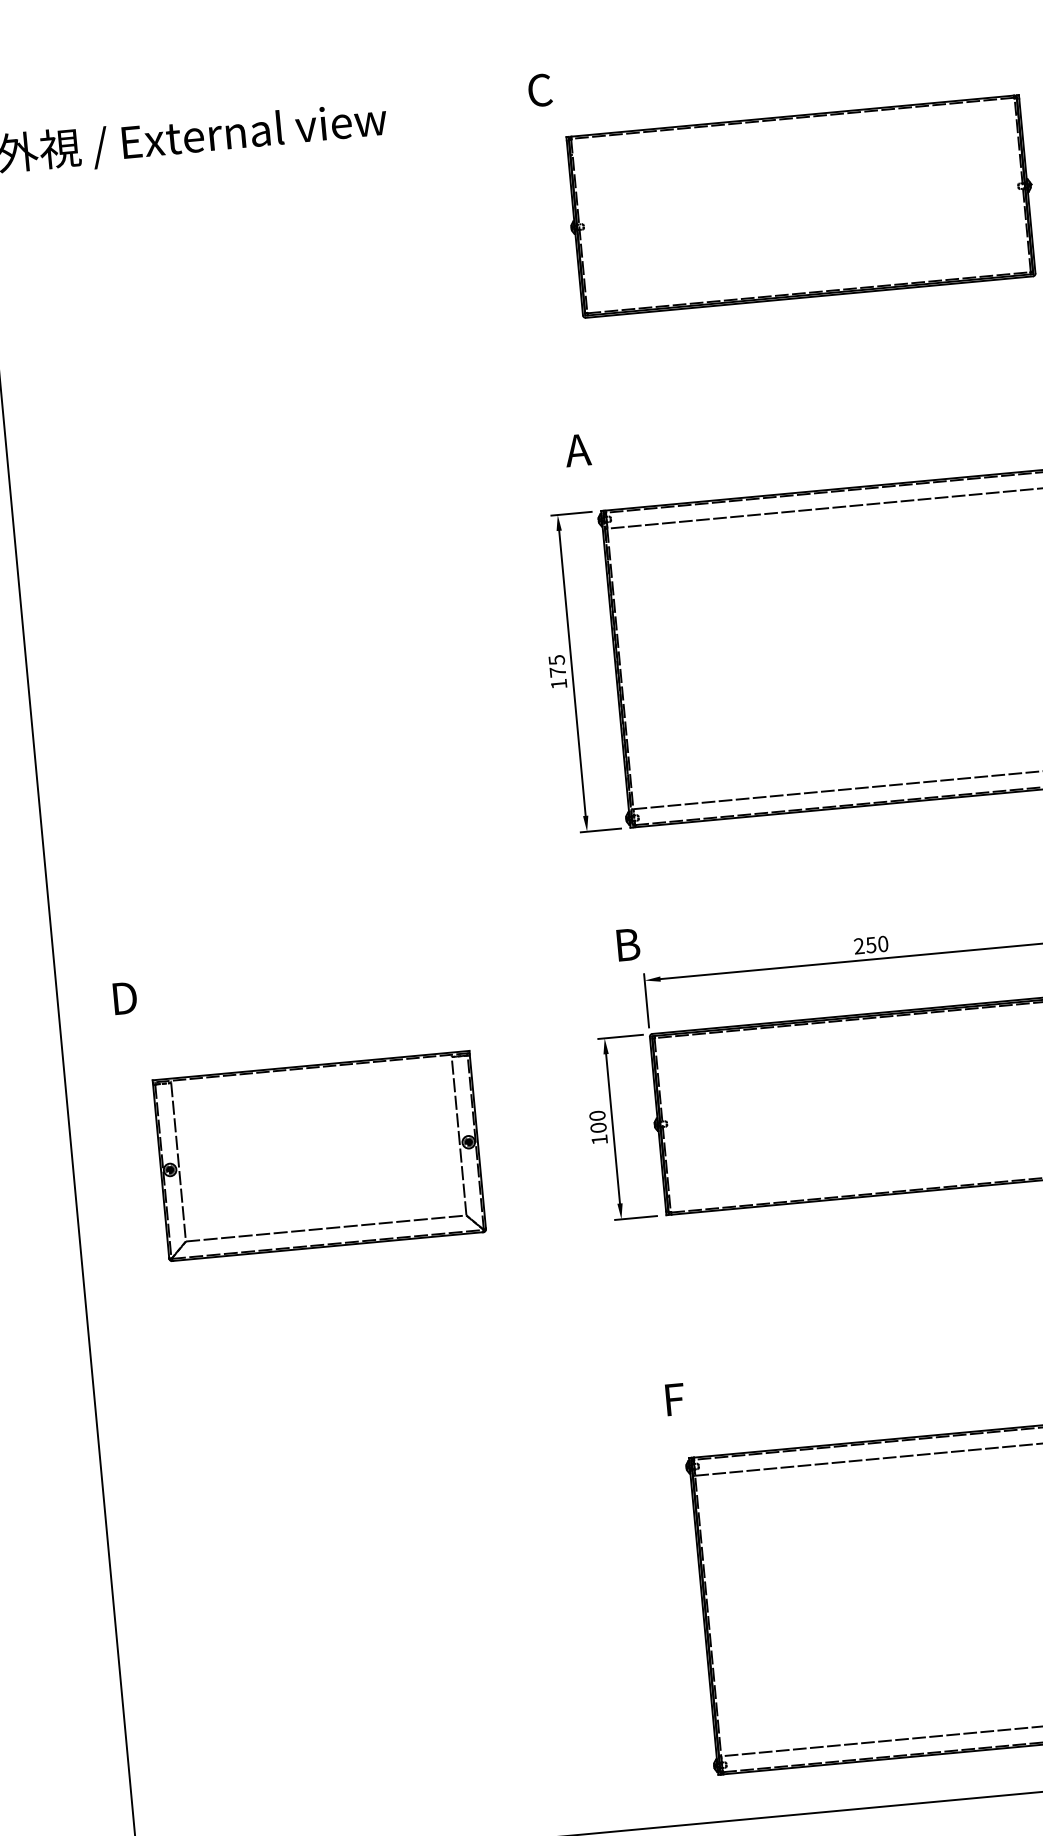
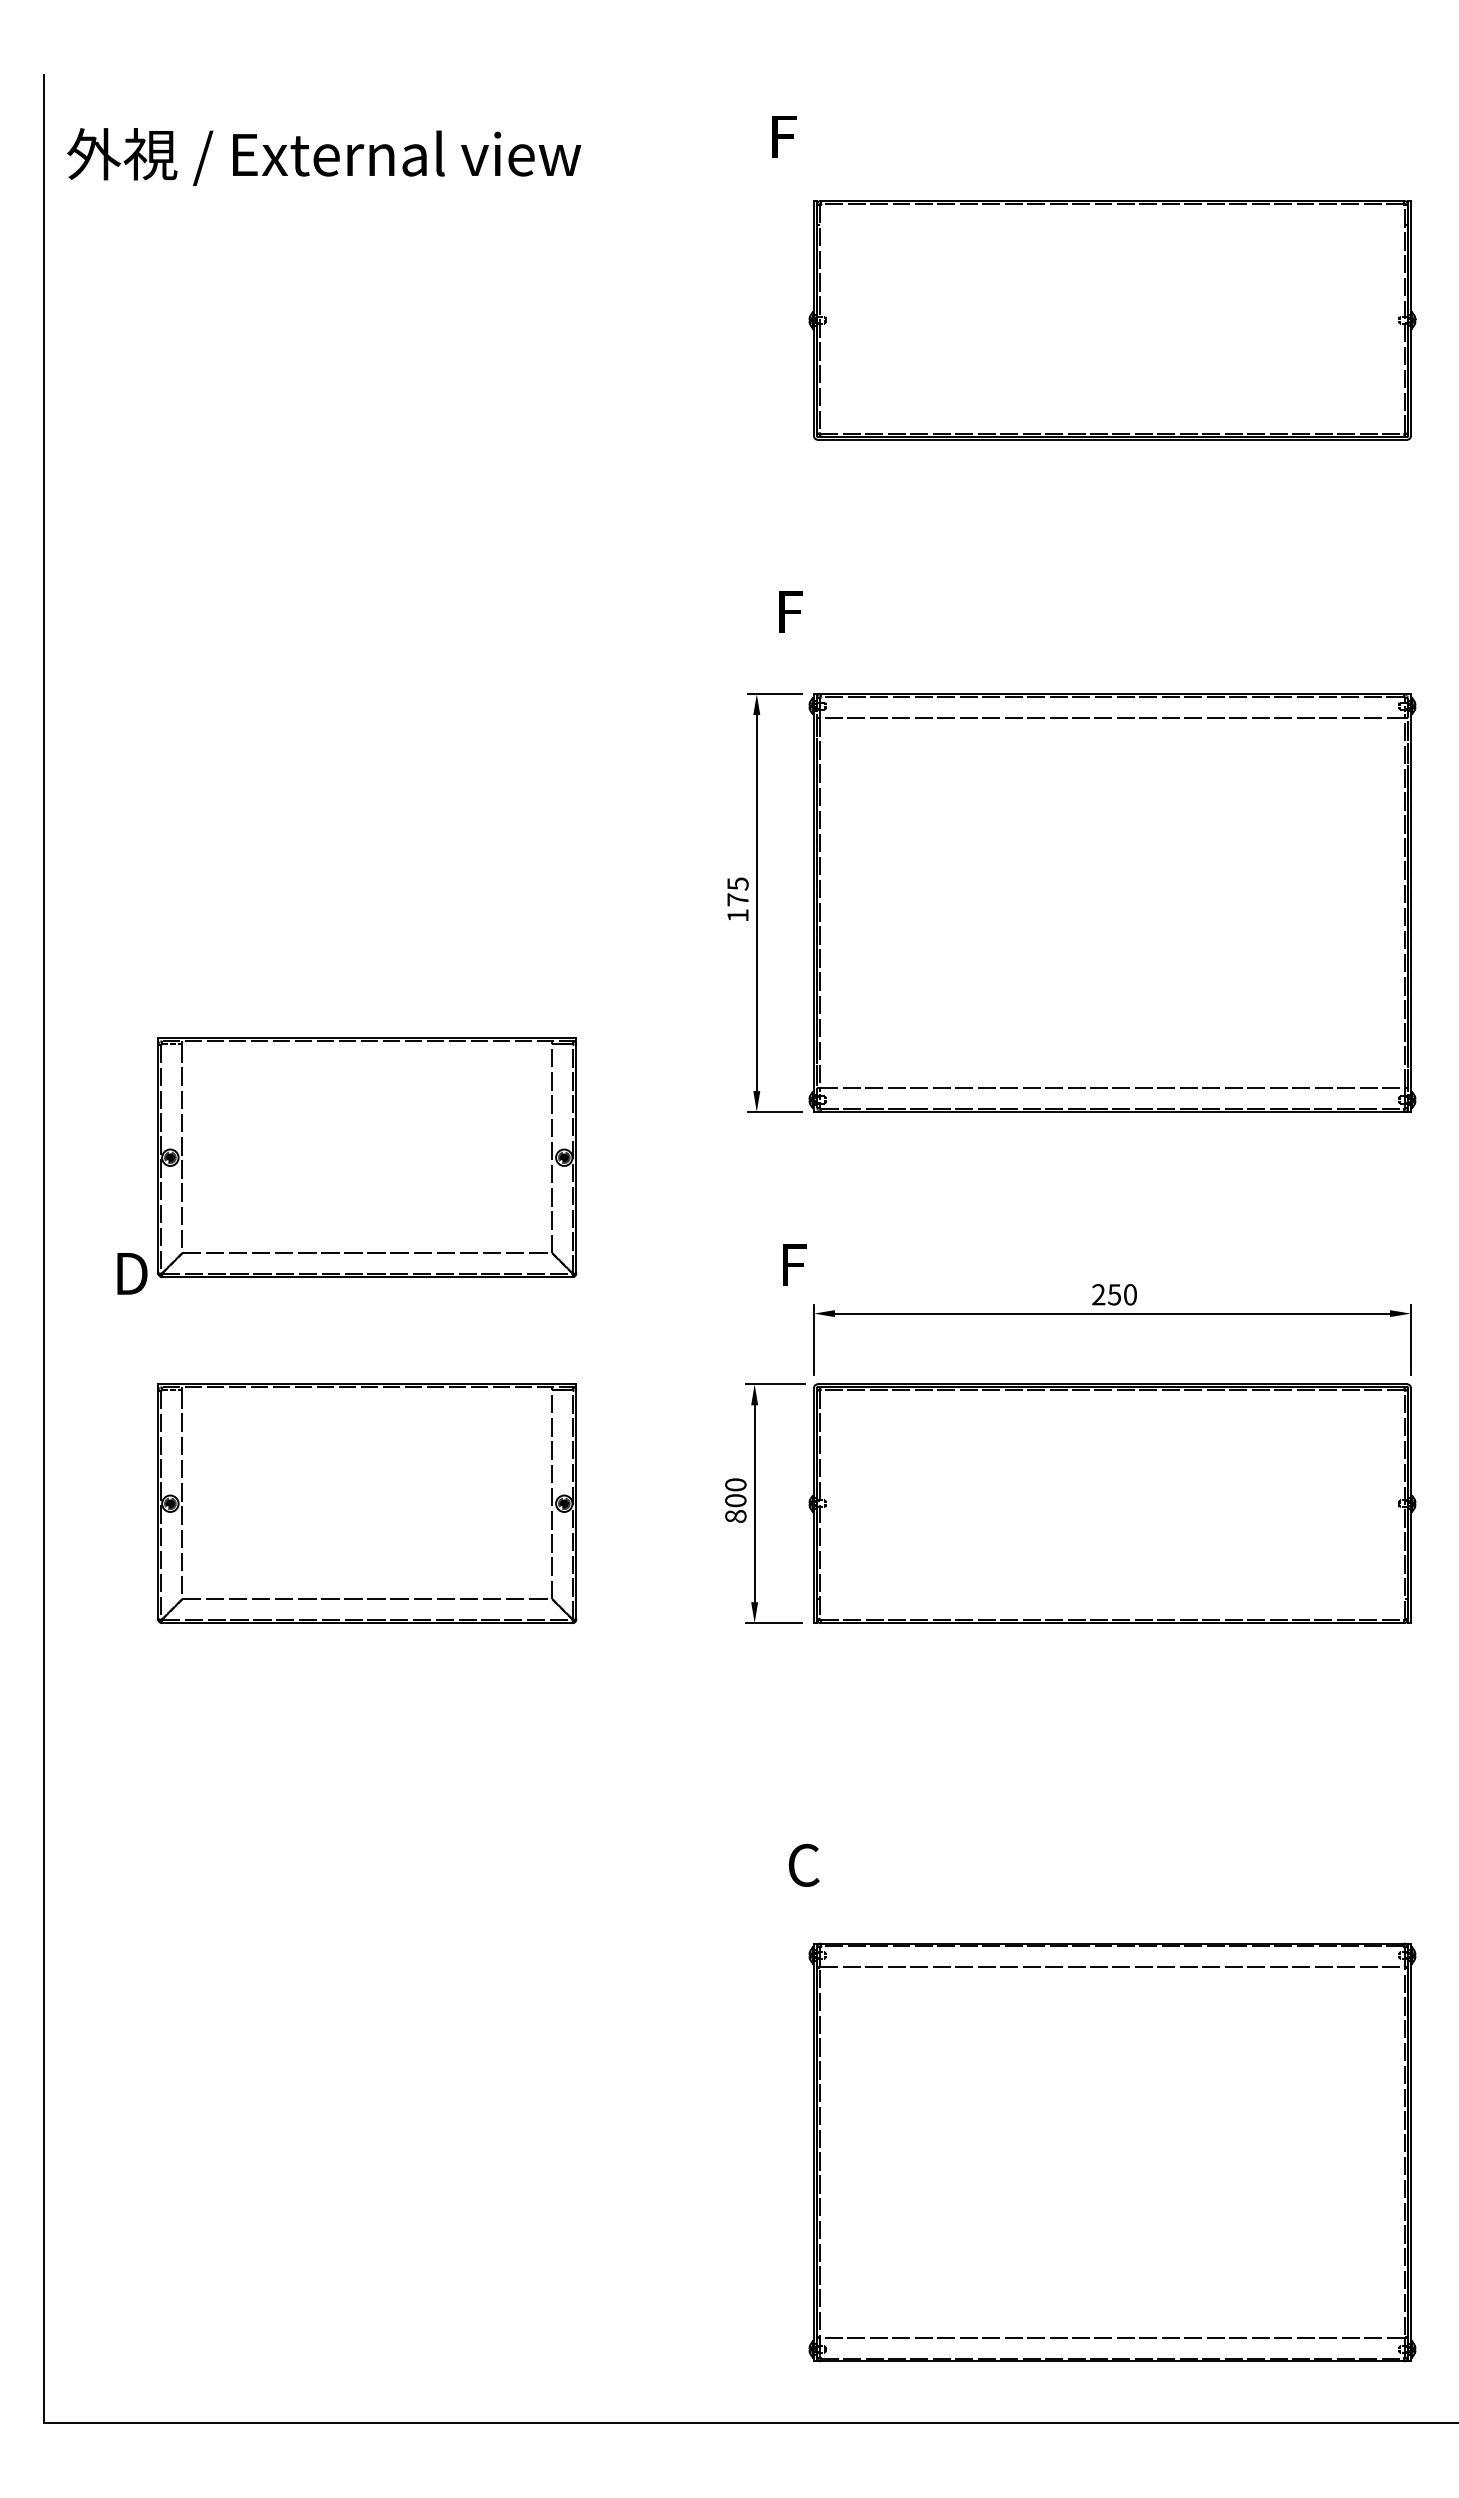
text: (540, 90) -> (785, 136), C -> F
text: (577, 449) -> (790, 611), A -> F
part: (295, 893) -> (367, 1157), added
text: (627, 944) -> (796, 1264), B -> F
text: (599, 1139) -> (735, 1516), 100 -> 800
text: (675, 1398) -> (803, 1864), F -> C

